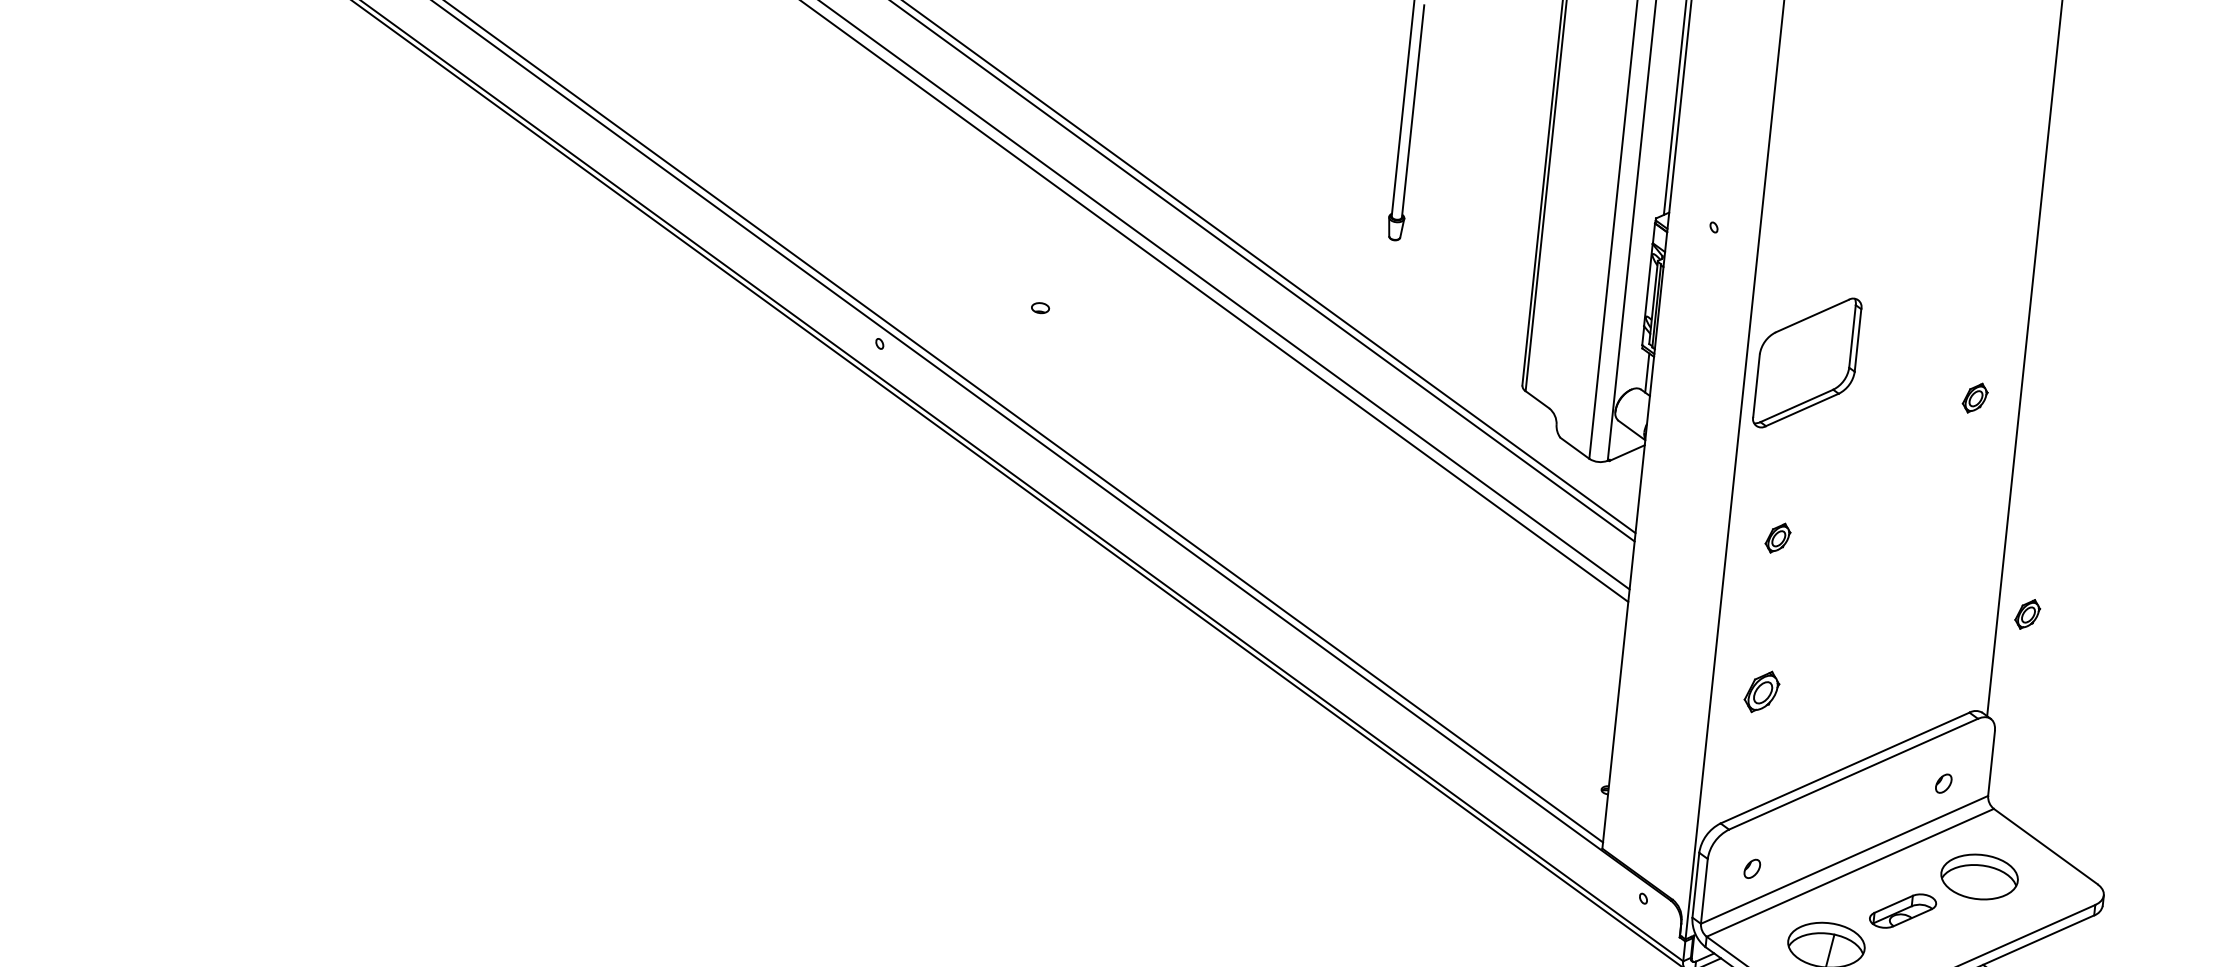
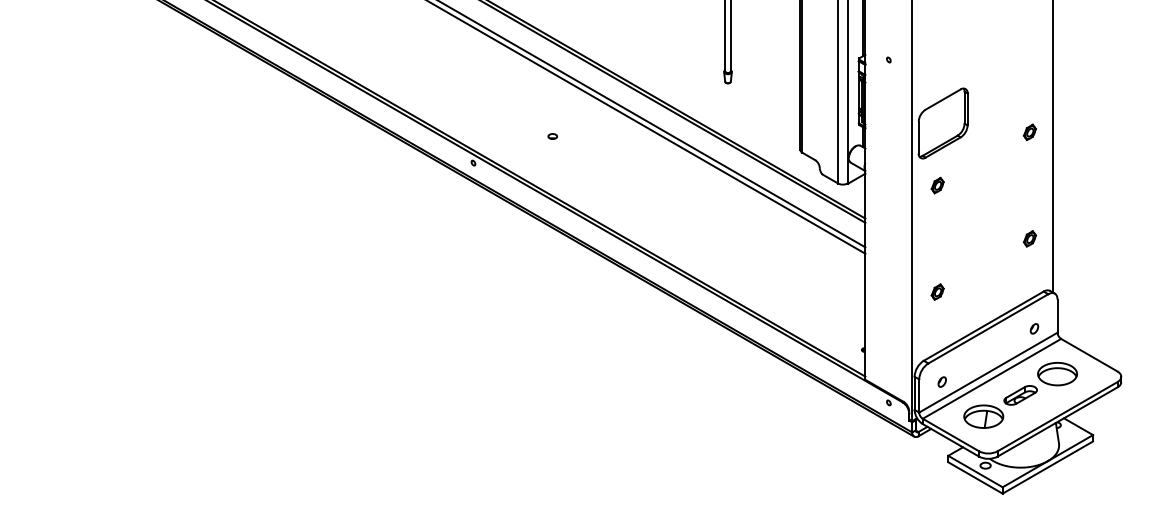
part: (1777, 537) -> (937, 185), moved
part: (2026, 613) -> (1029, 238), moved
part: (1761, 690) -> (937, 291), size x0.71

